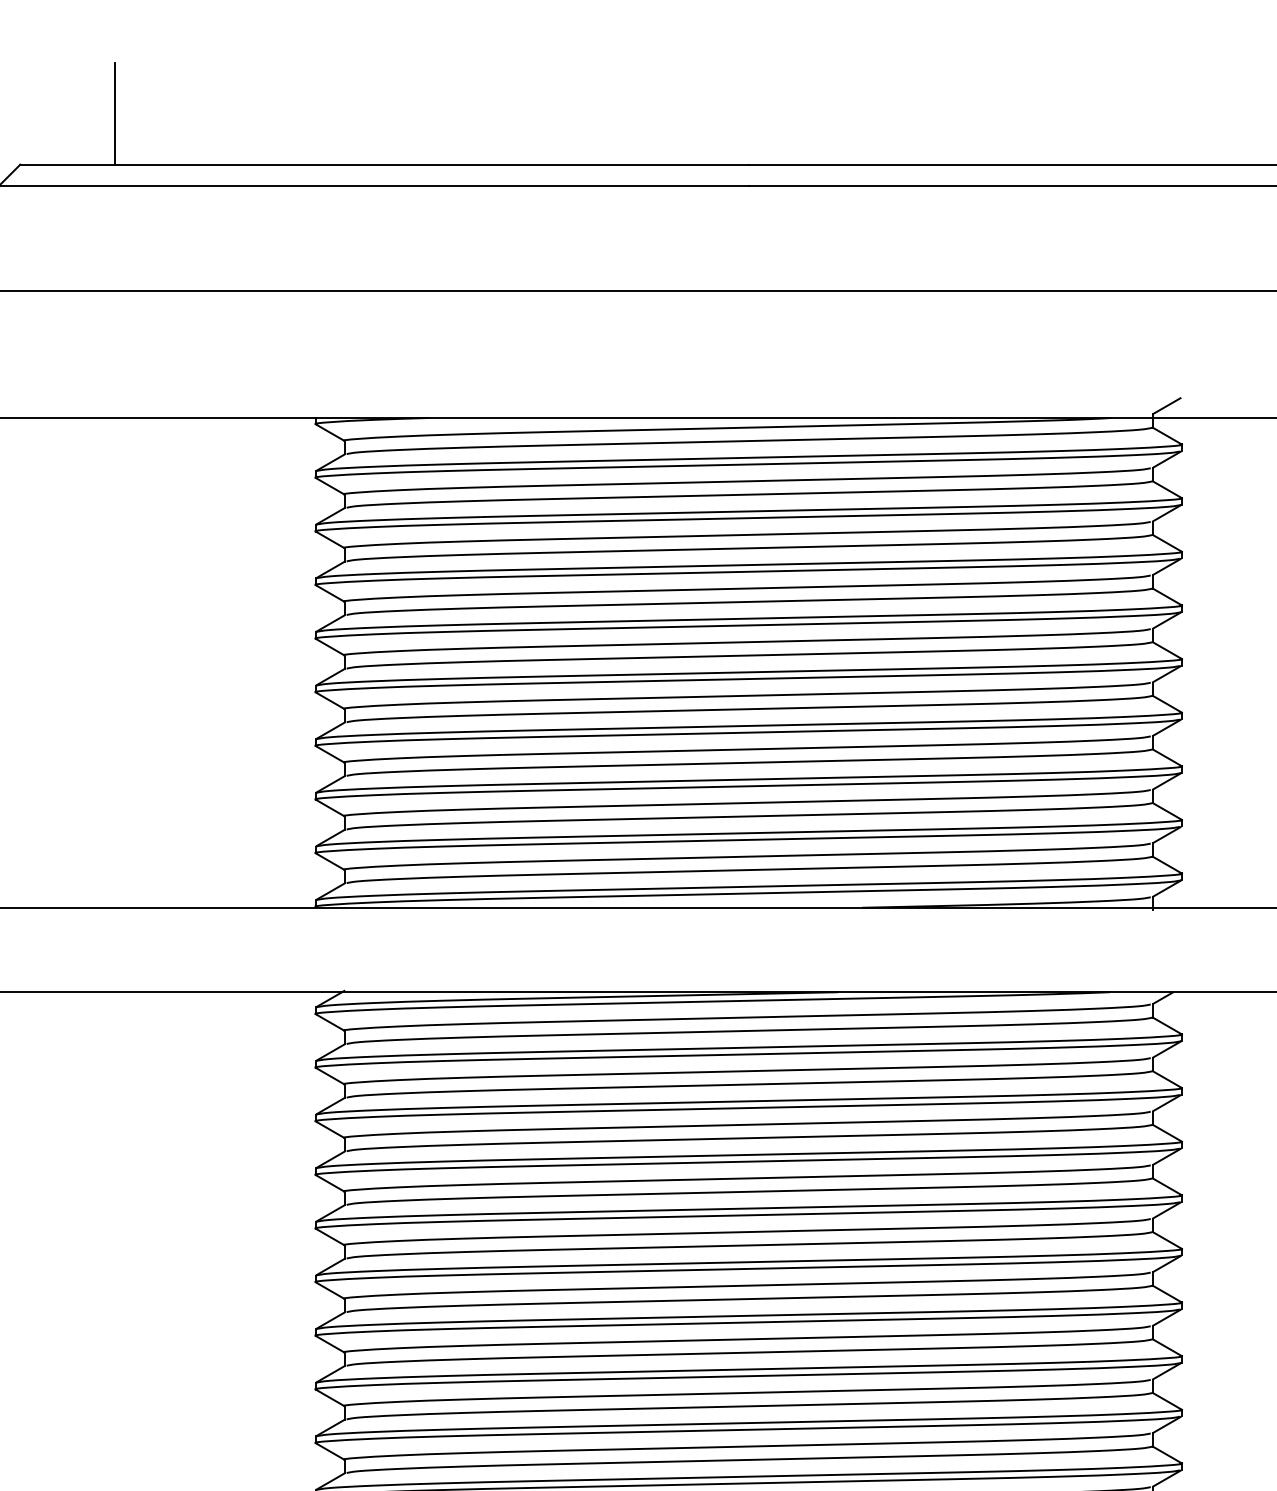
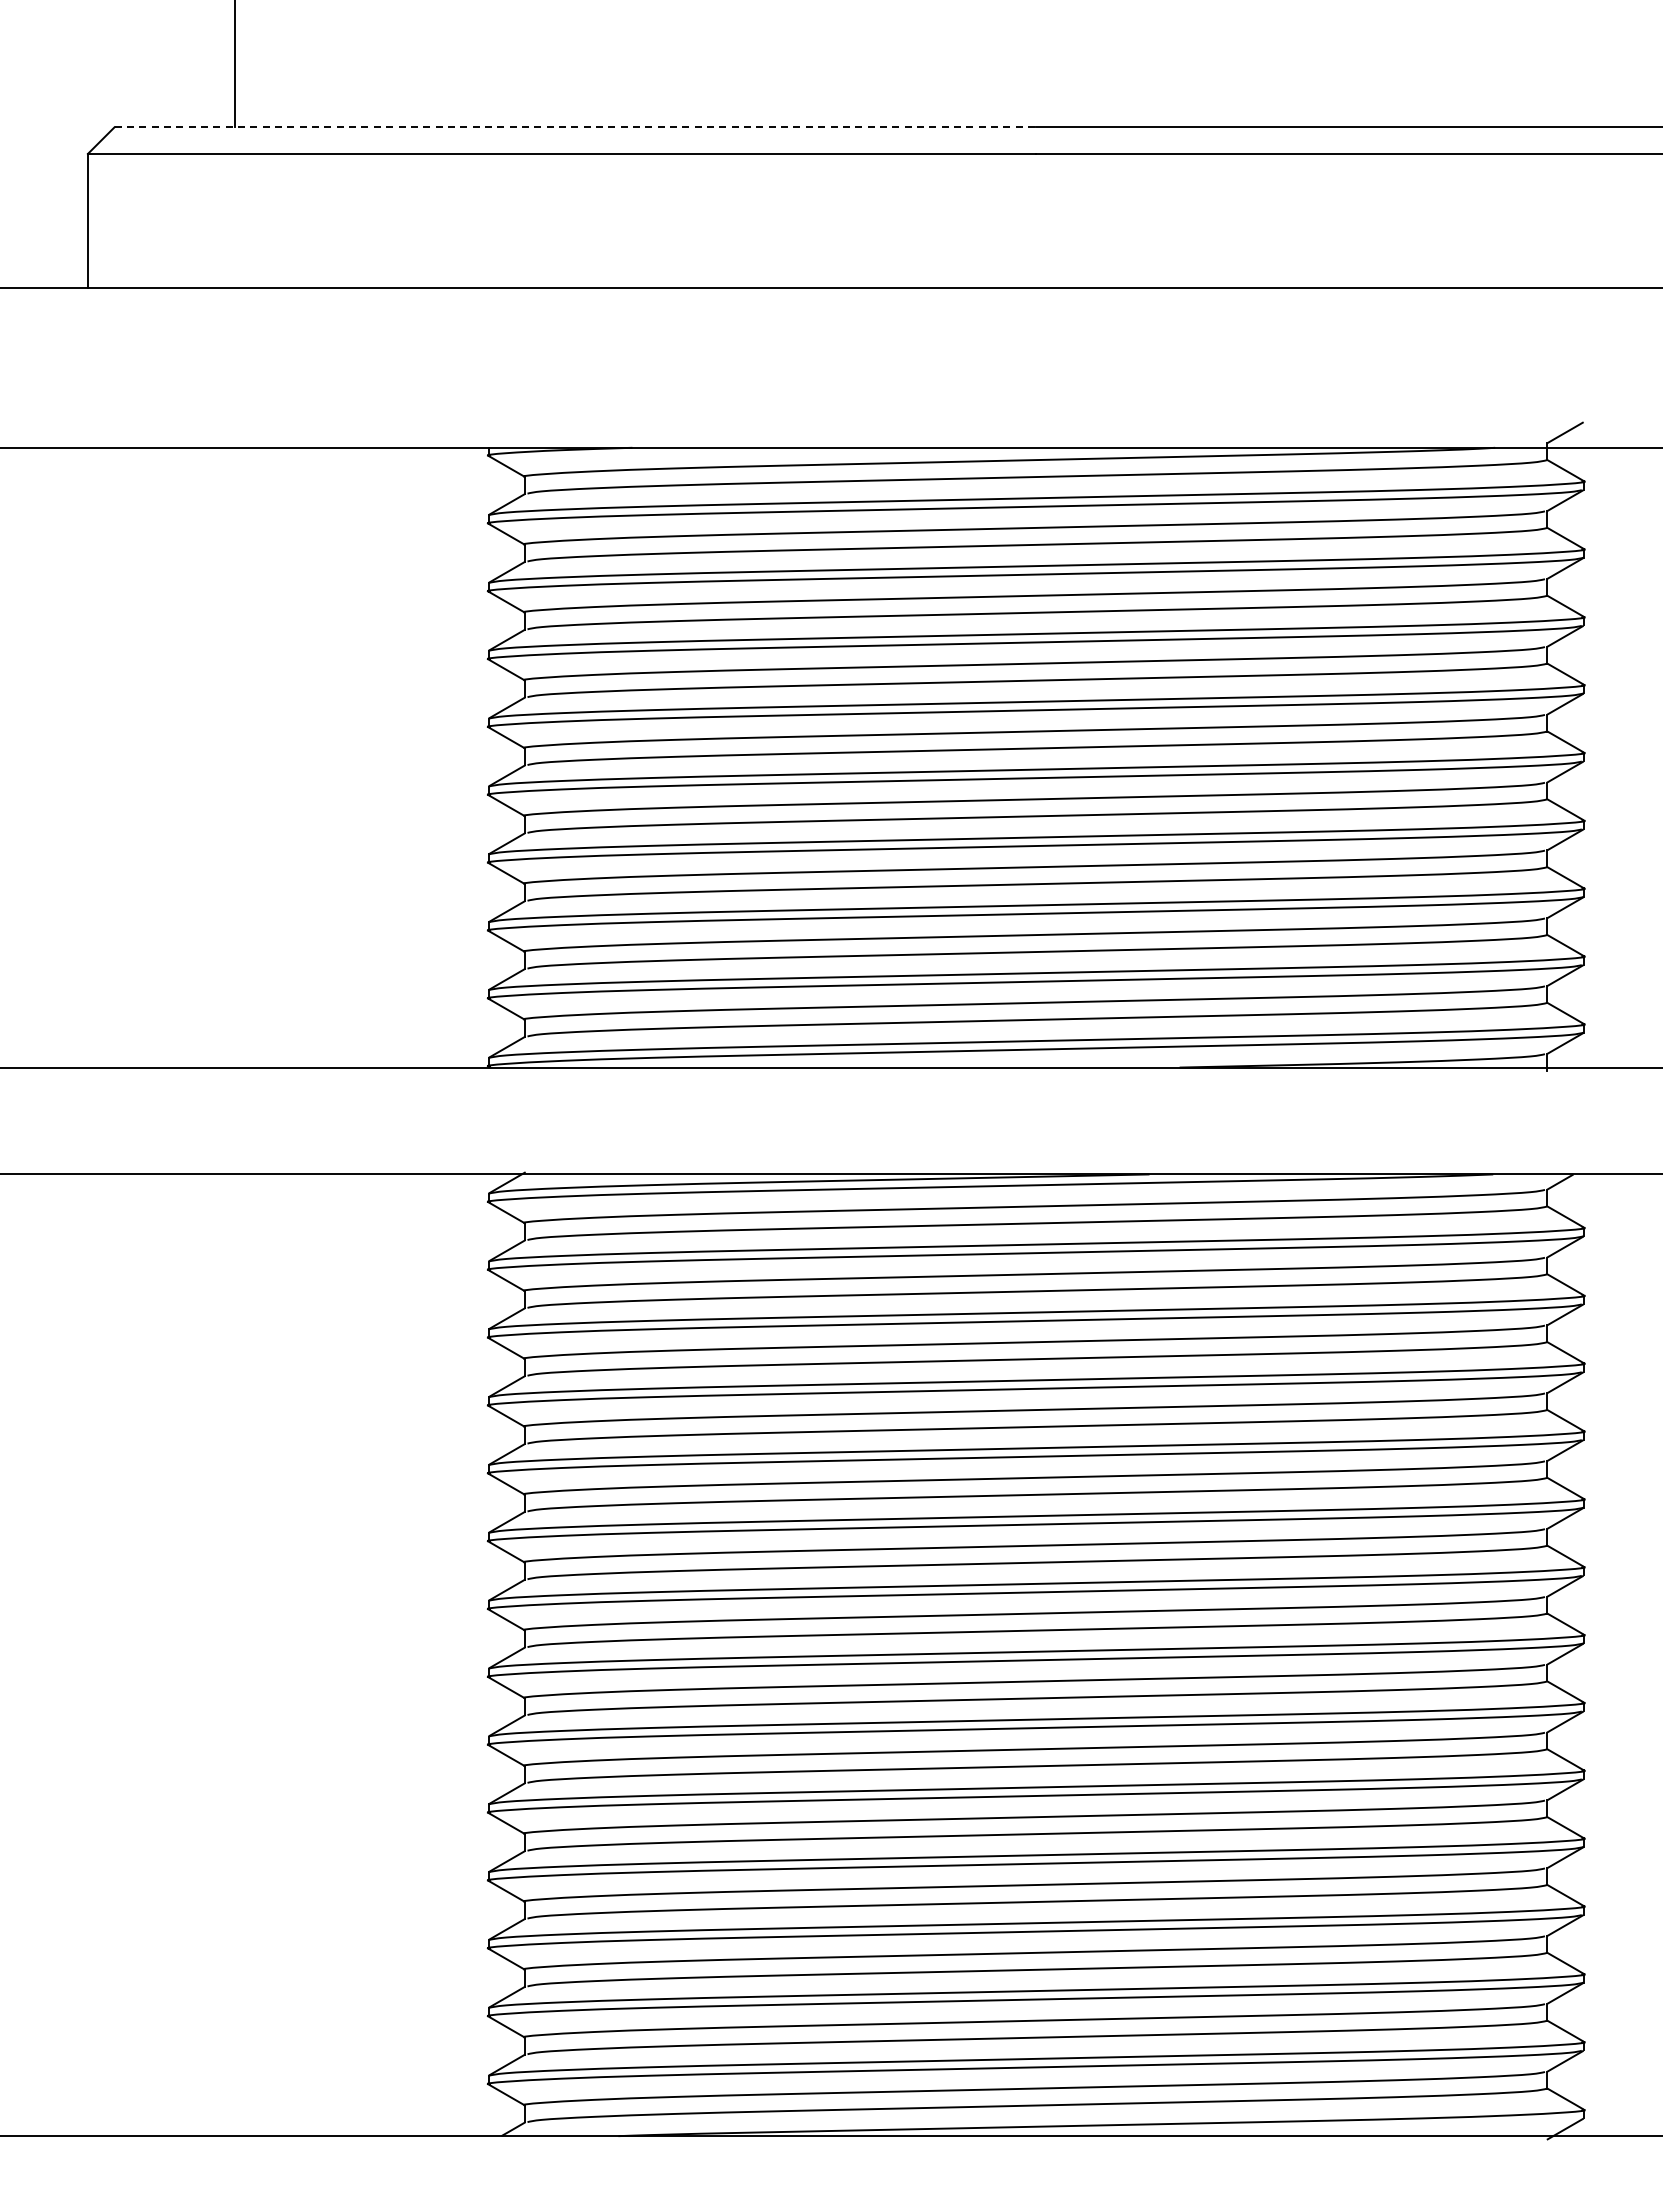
line: (384, 164) -> (575, 127), solid -> dashed

